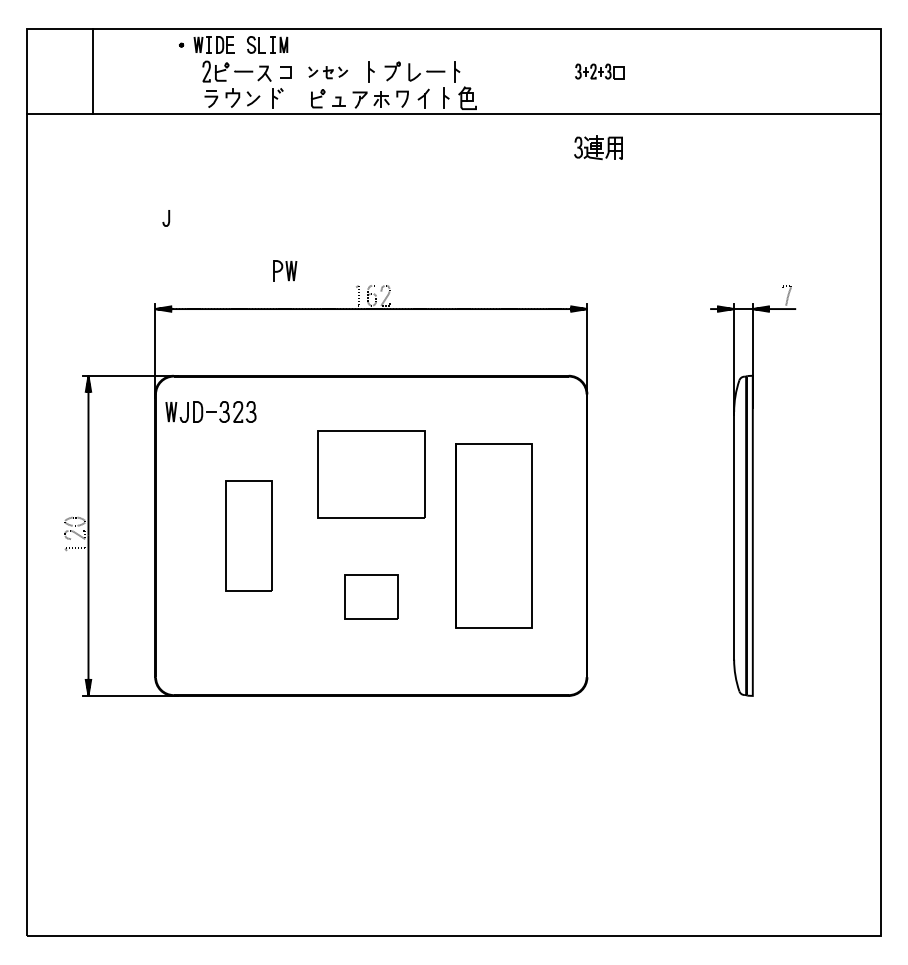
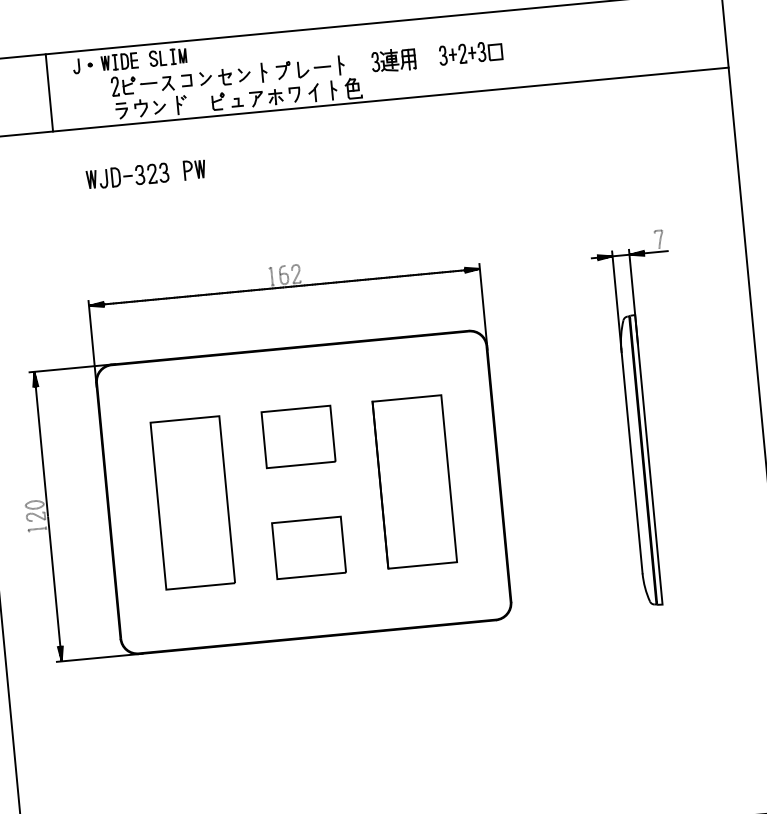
line: (92, 71) -> (49, 92), moved
part: (599, 71) -> (470, 52), size x1.43
part: (328, 72) -> (225, 77), size x1.43
part: (598, 147) -> (393, 60), moved
curve: (168, 218) -> (78, 66), moved
part: (285, 270) -> (195, 169), moved
part: (210, 411) -> (127, 175), moved
part: (370, 474) -> (297, 437), size x0.71
part: (248, 535) -> (192, 502), size x1.67
part: (370, 596) -> (308, 547), size x1.43

